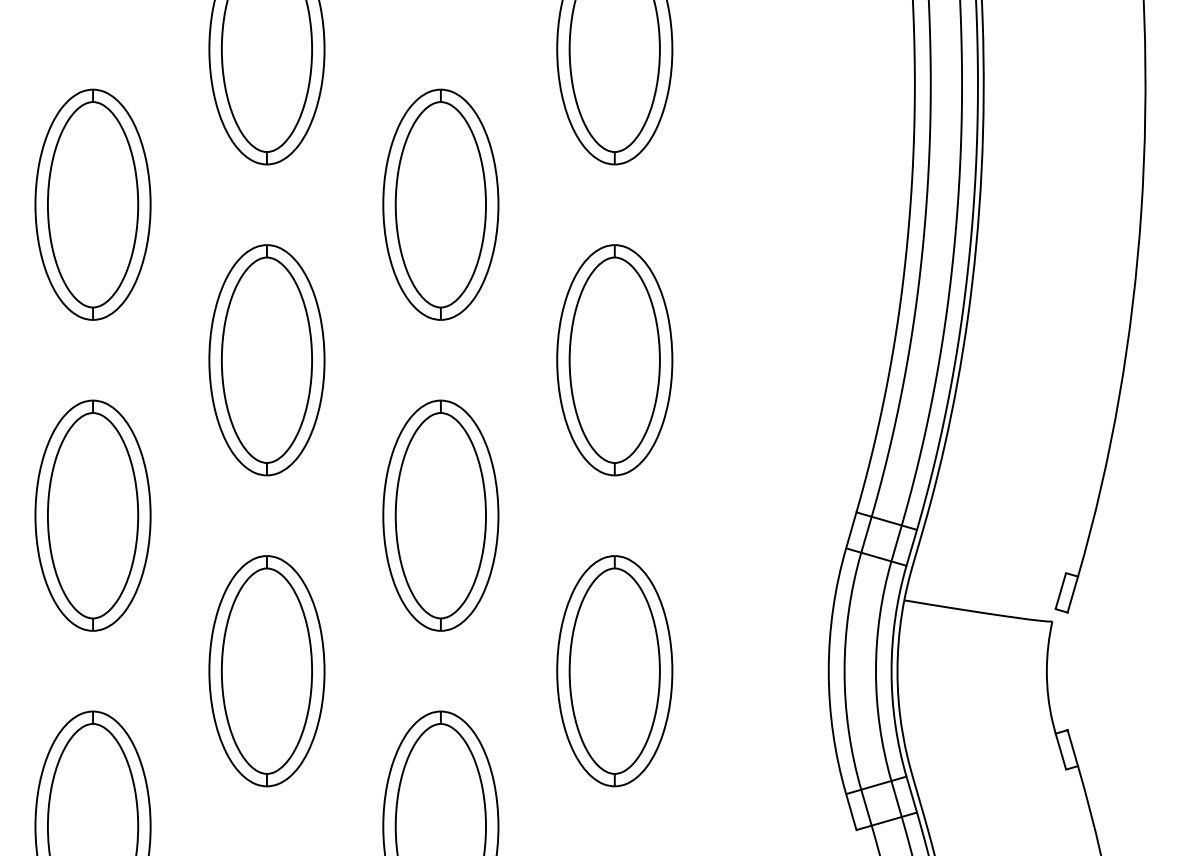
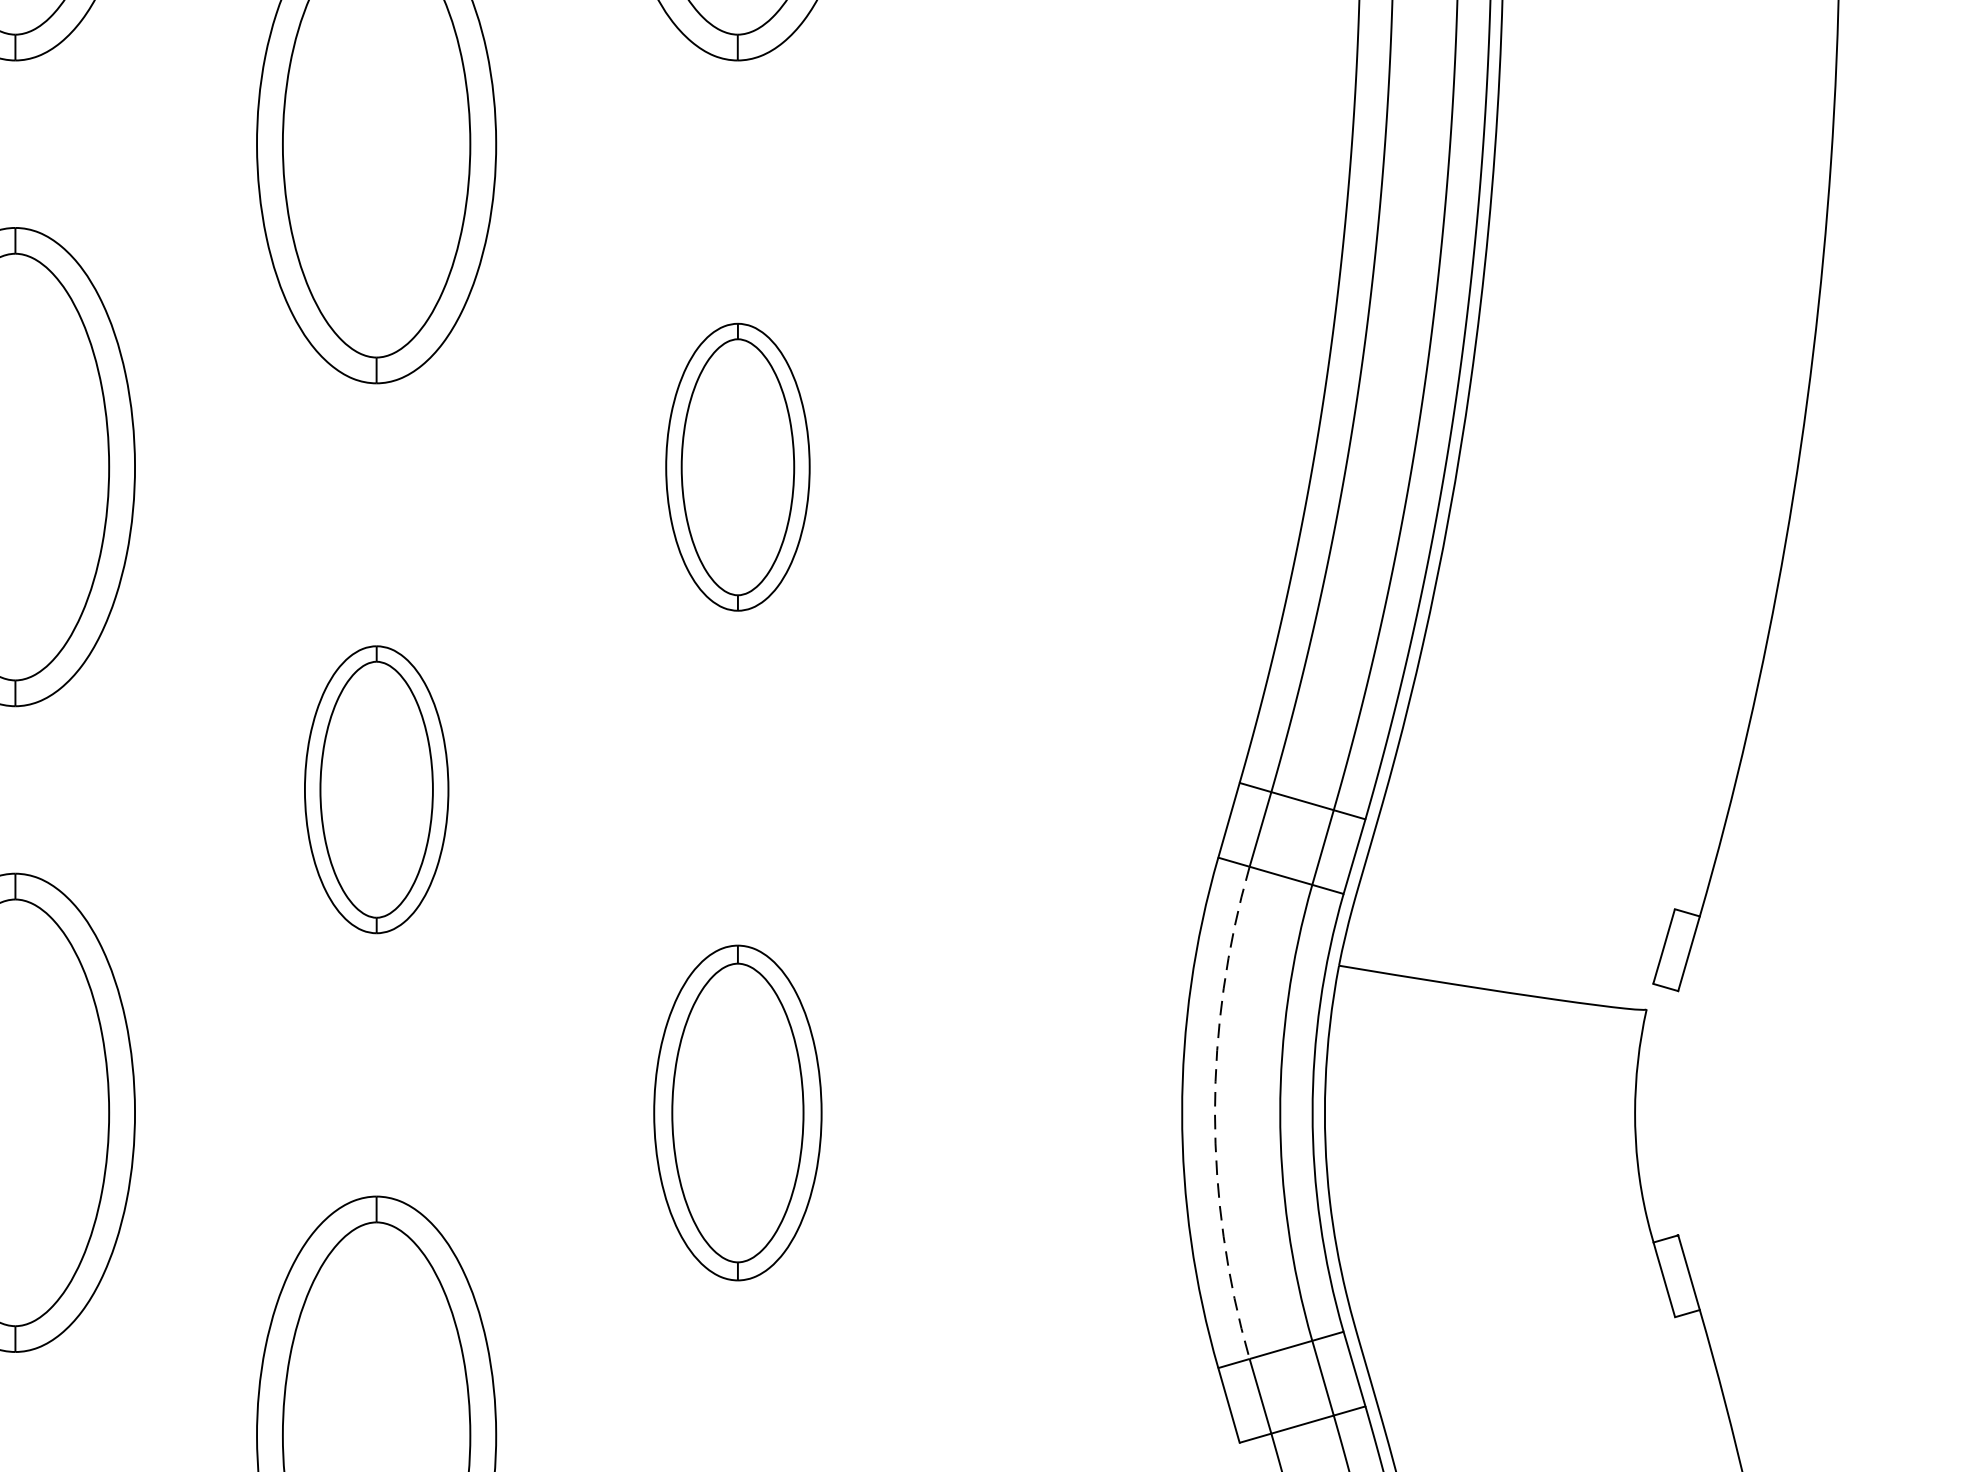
part: (614, 360) -> (737, 467), size x0.6
part: (440, 515) -> (375, 789), size x0.6
part: (614, 671) -> (737, 1113), size x0.7
arc: (844, 671) -> (1214, 1113), solid -> dashed

